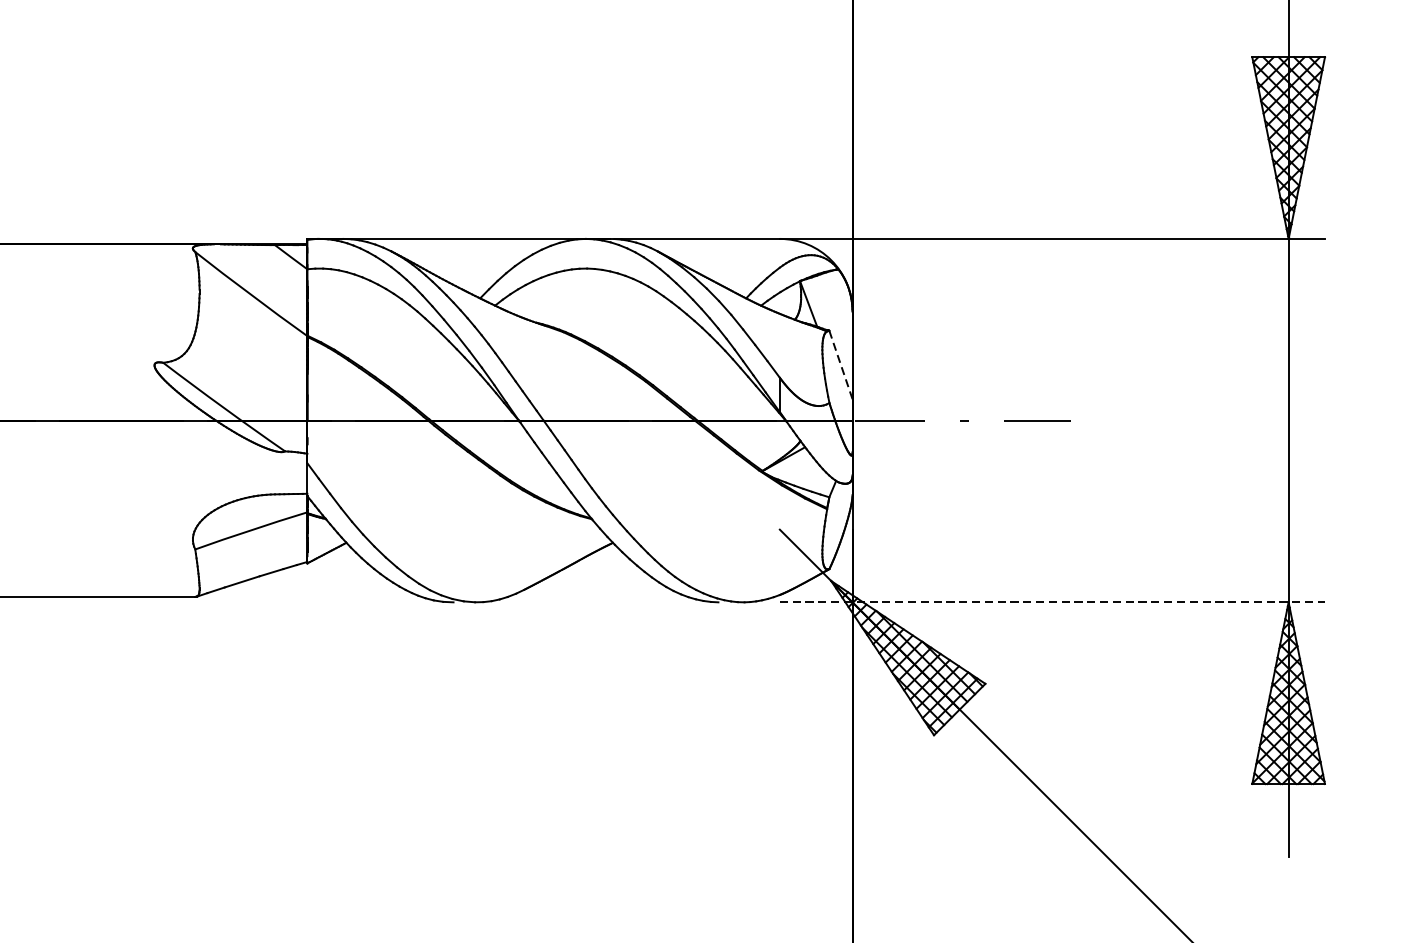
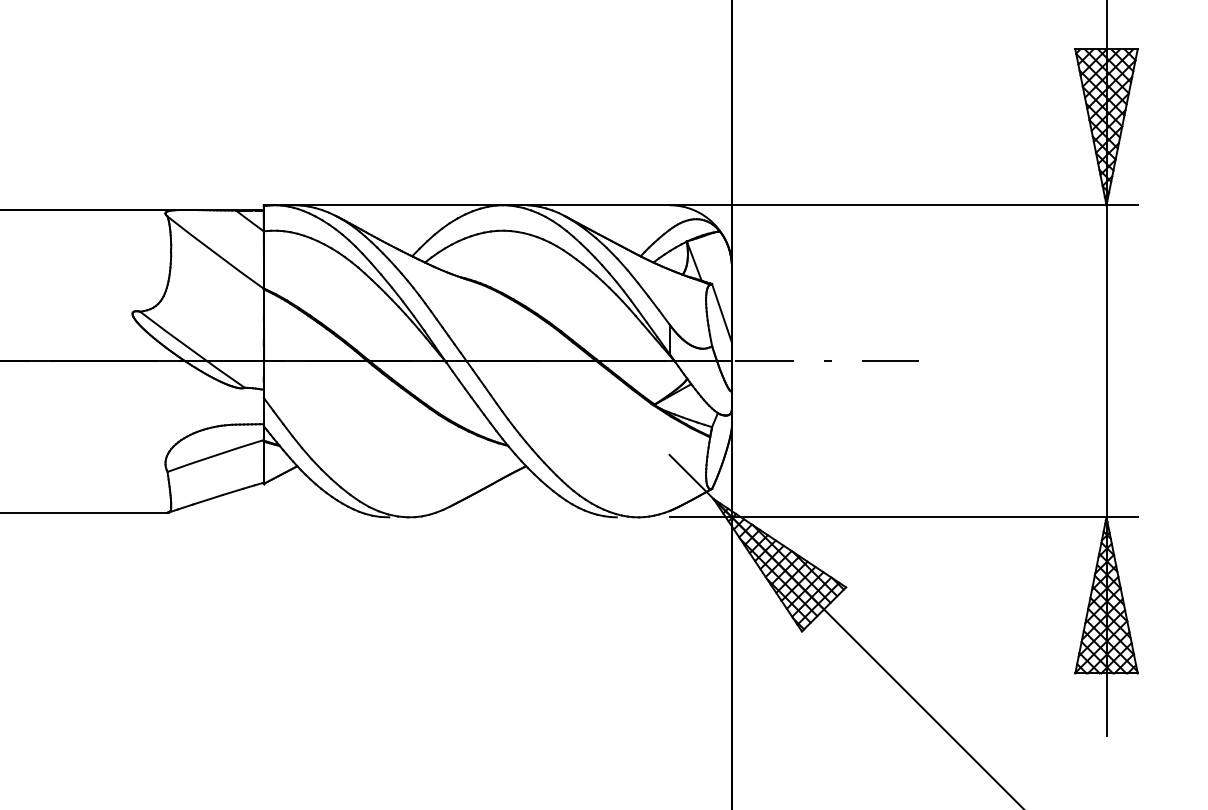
line: (840, 364) -> (721, 313), dashed -> solid
line: (1053, 602) -> (904, 517), dashed -> solid

